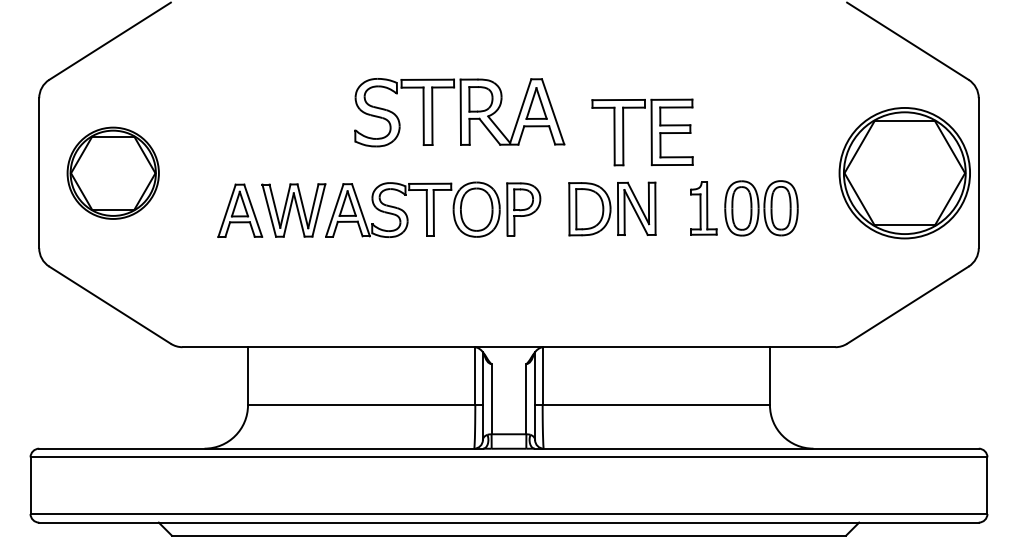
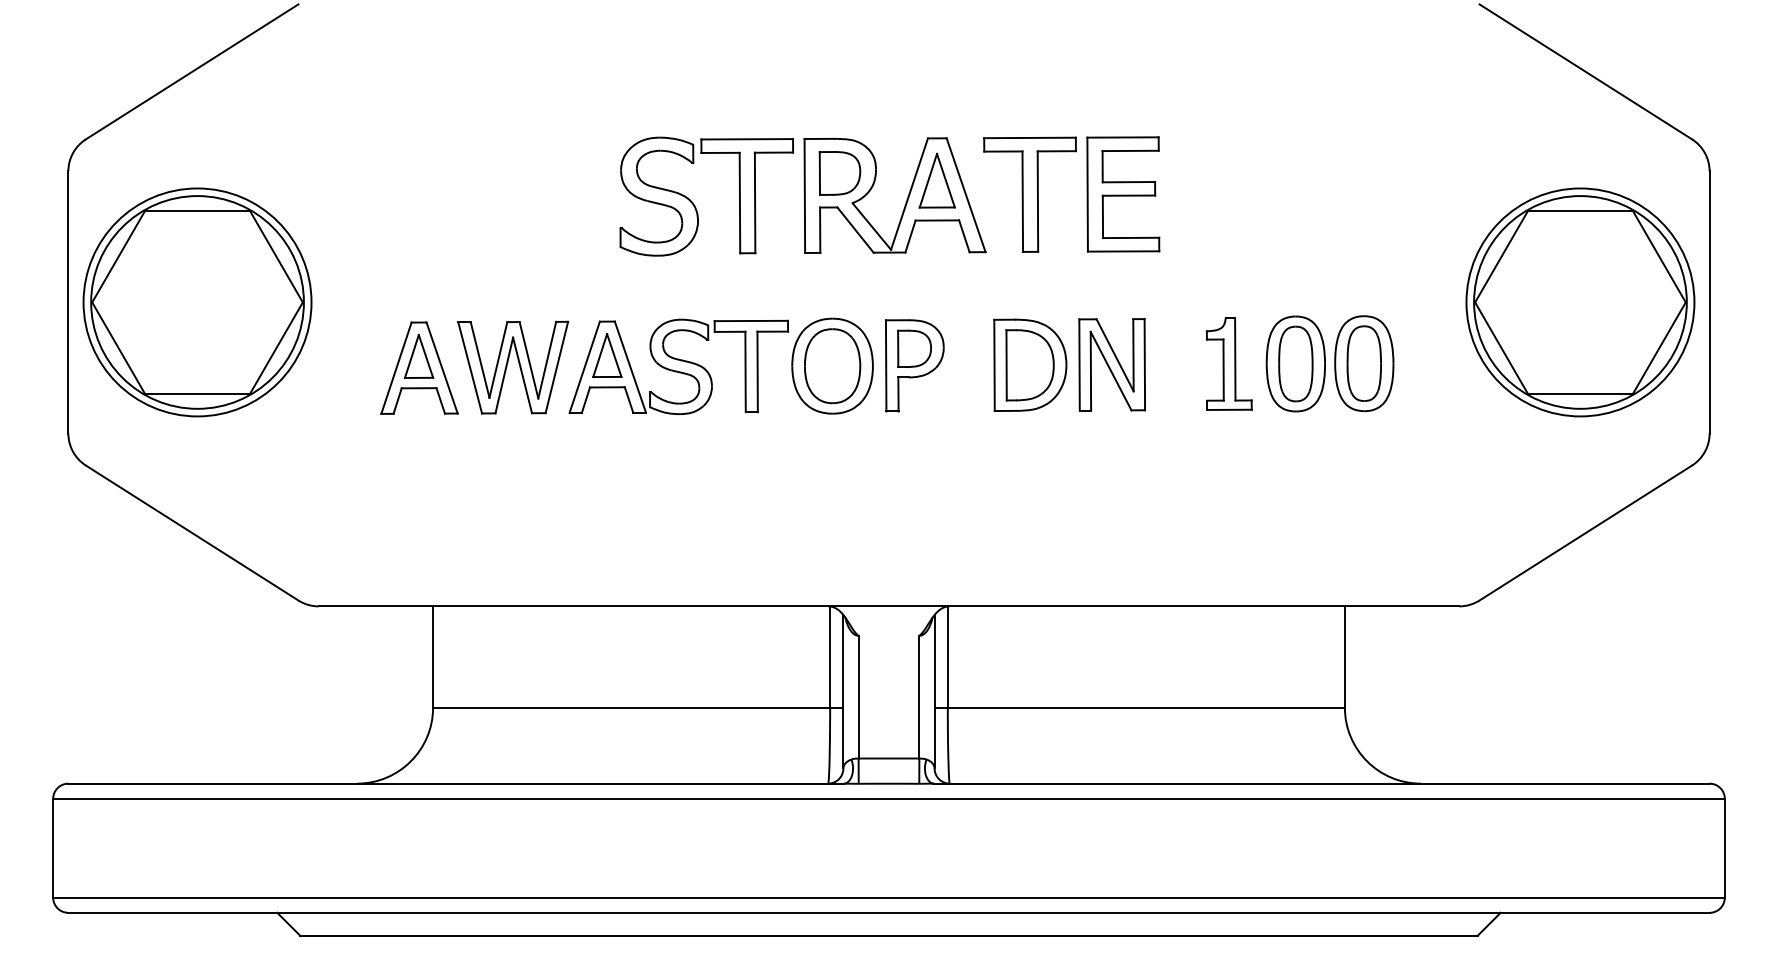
part: (650, 132) -> (1085, 194), moved
part: (113, 173) -> (198, 302), size x1.43

